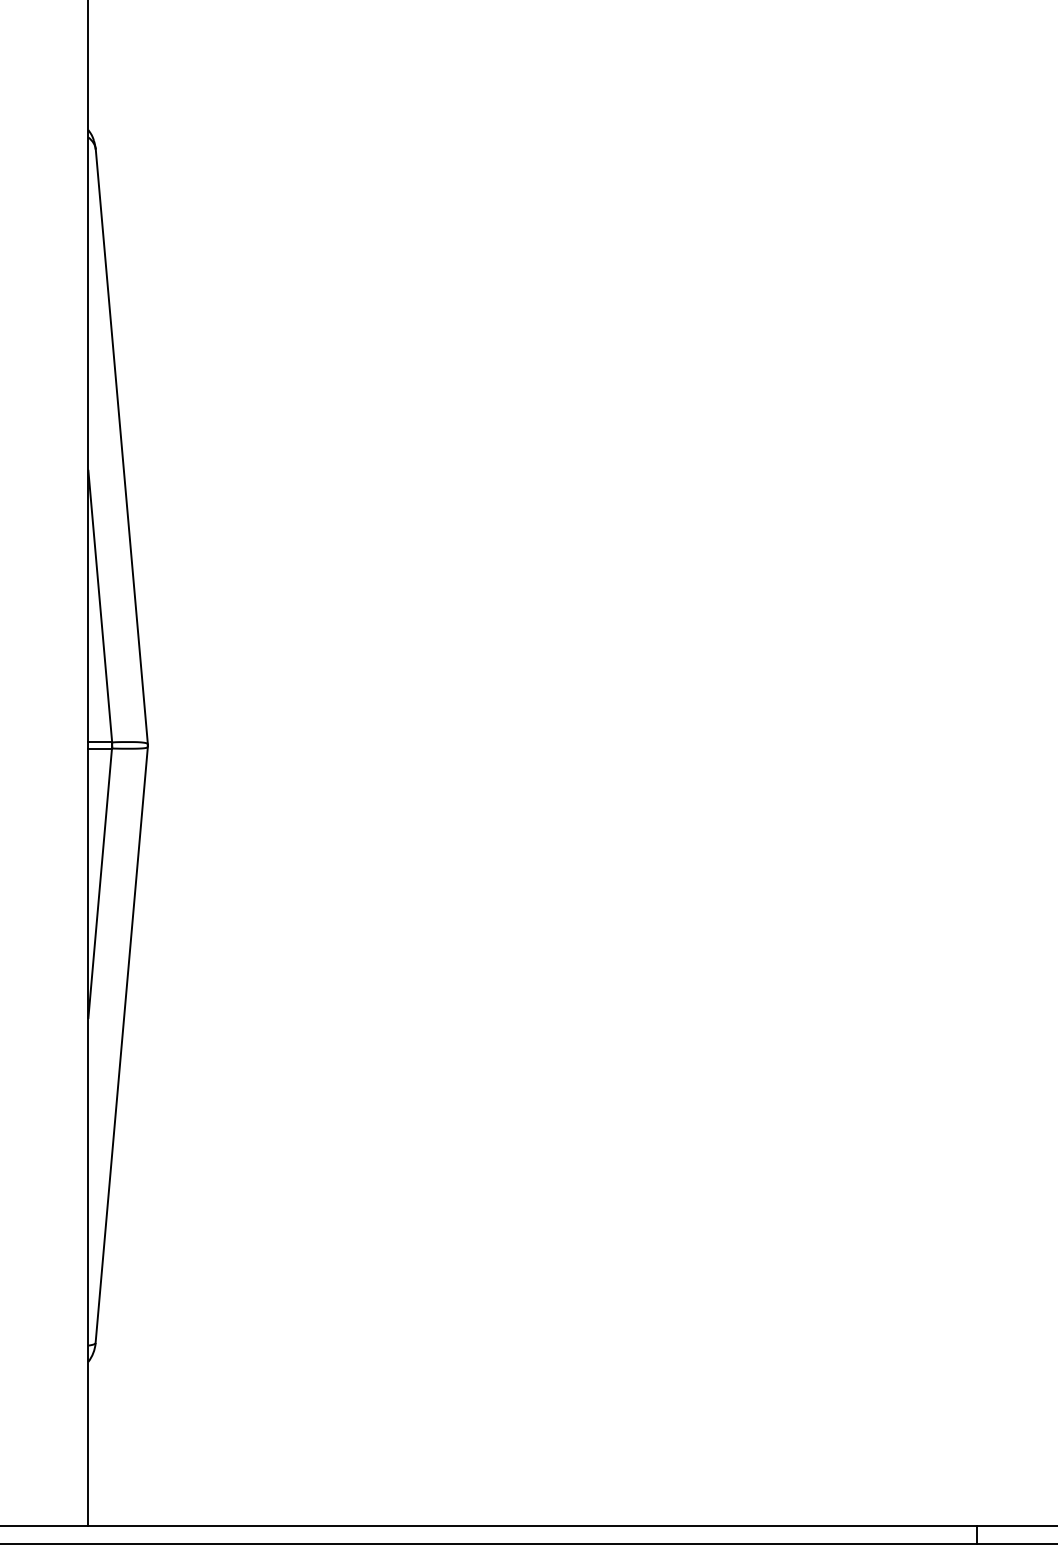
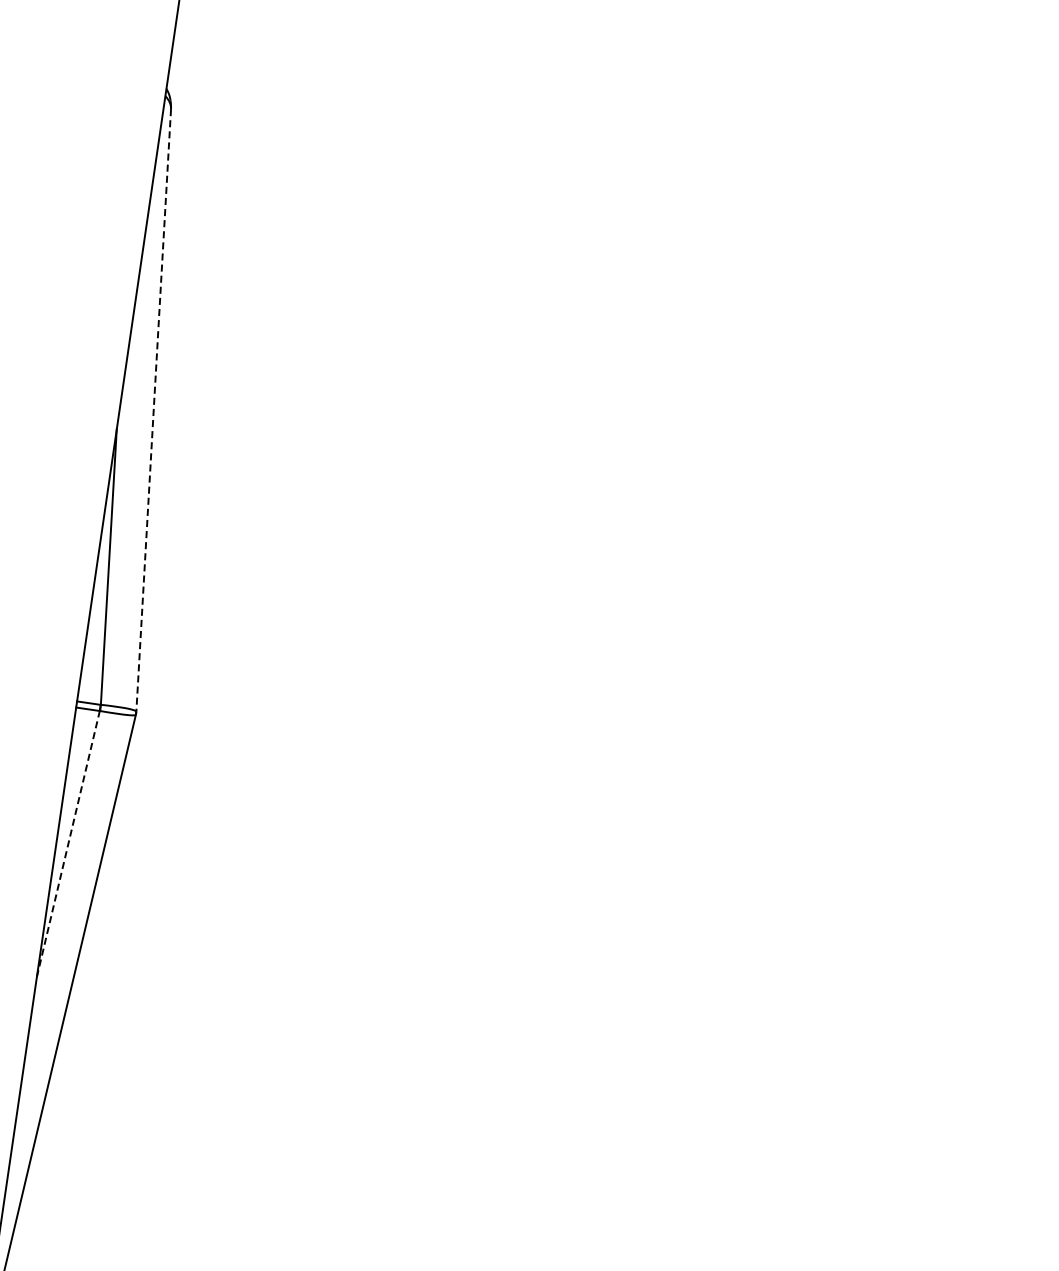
line: (121, 447) -> (153, 411), solid -> dashed
line: (100, 882) -> (68, 843), solid -> dashed

